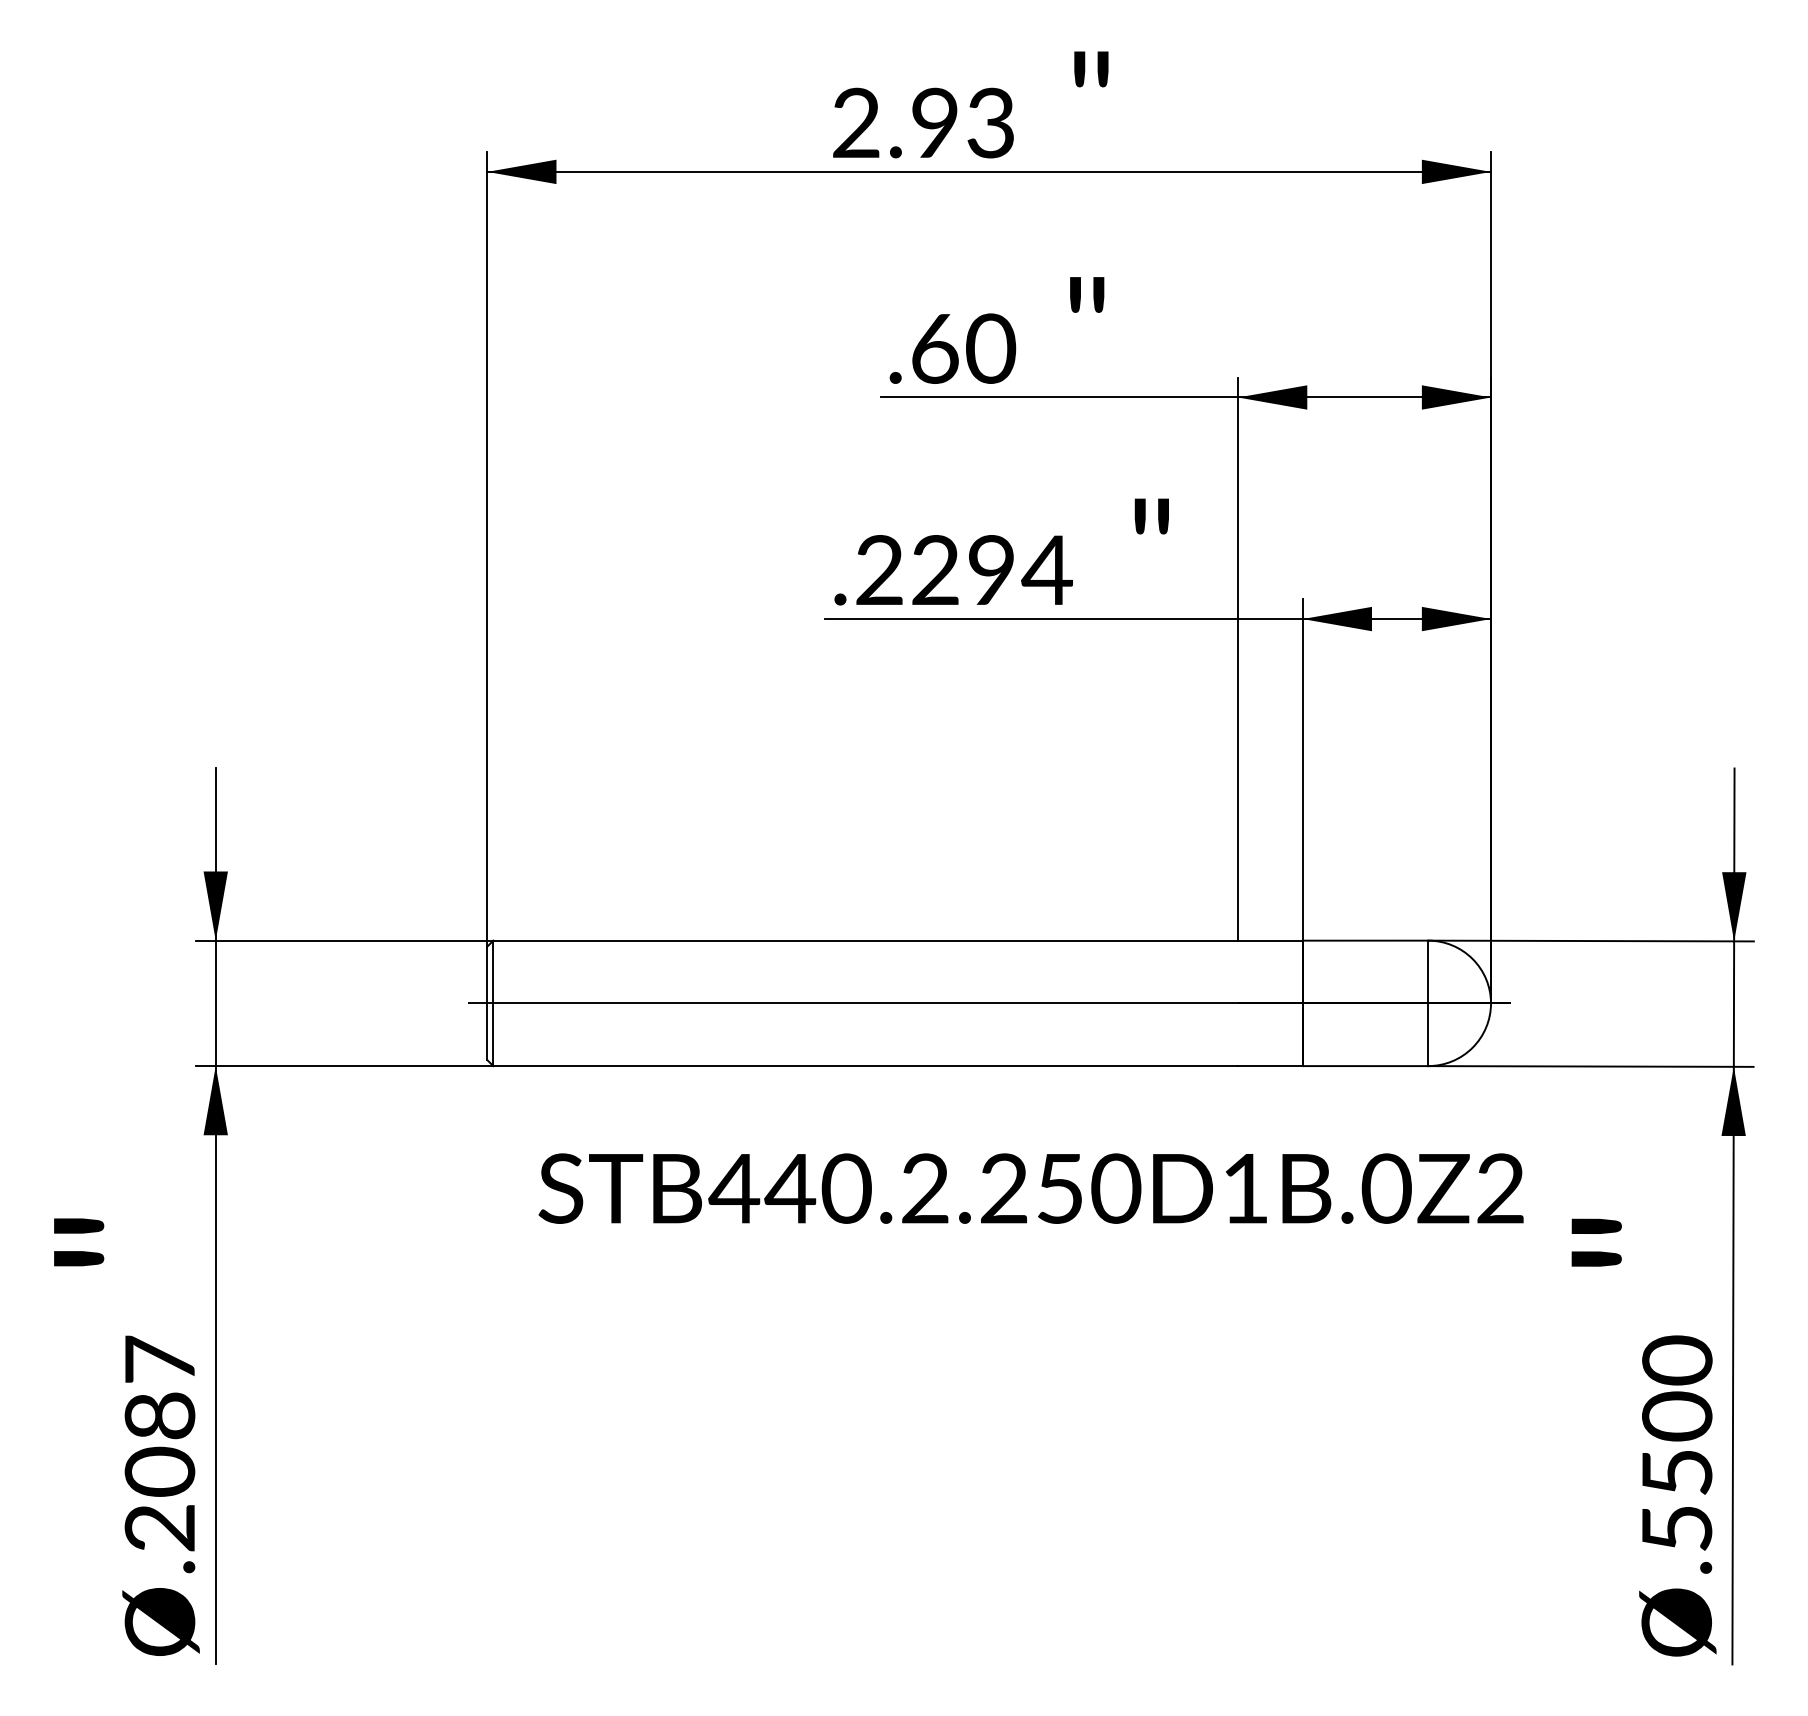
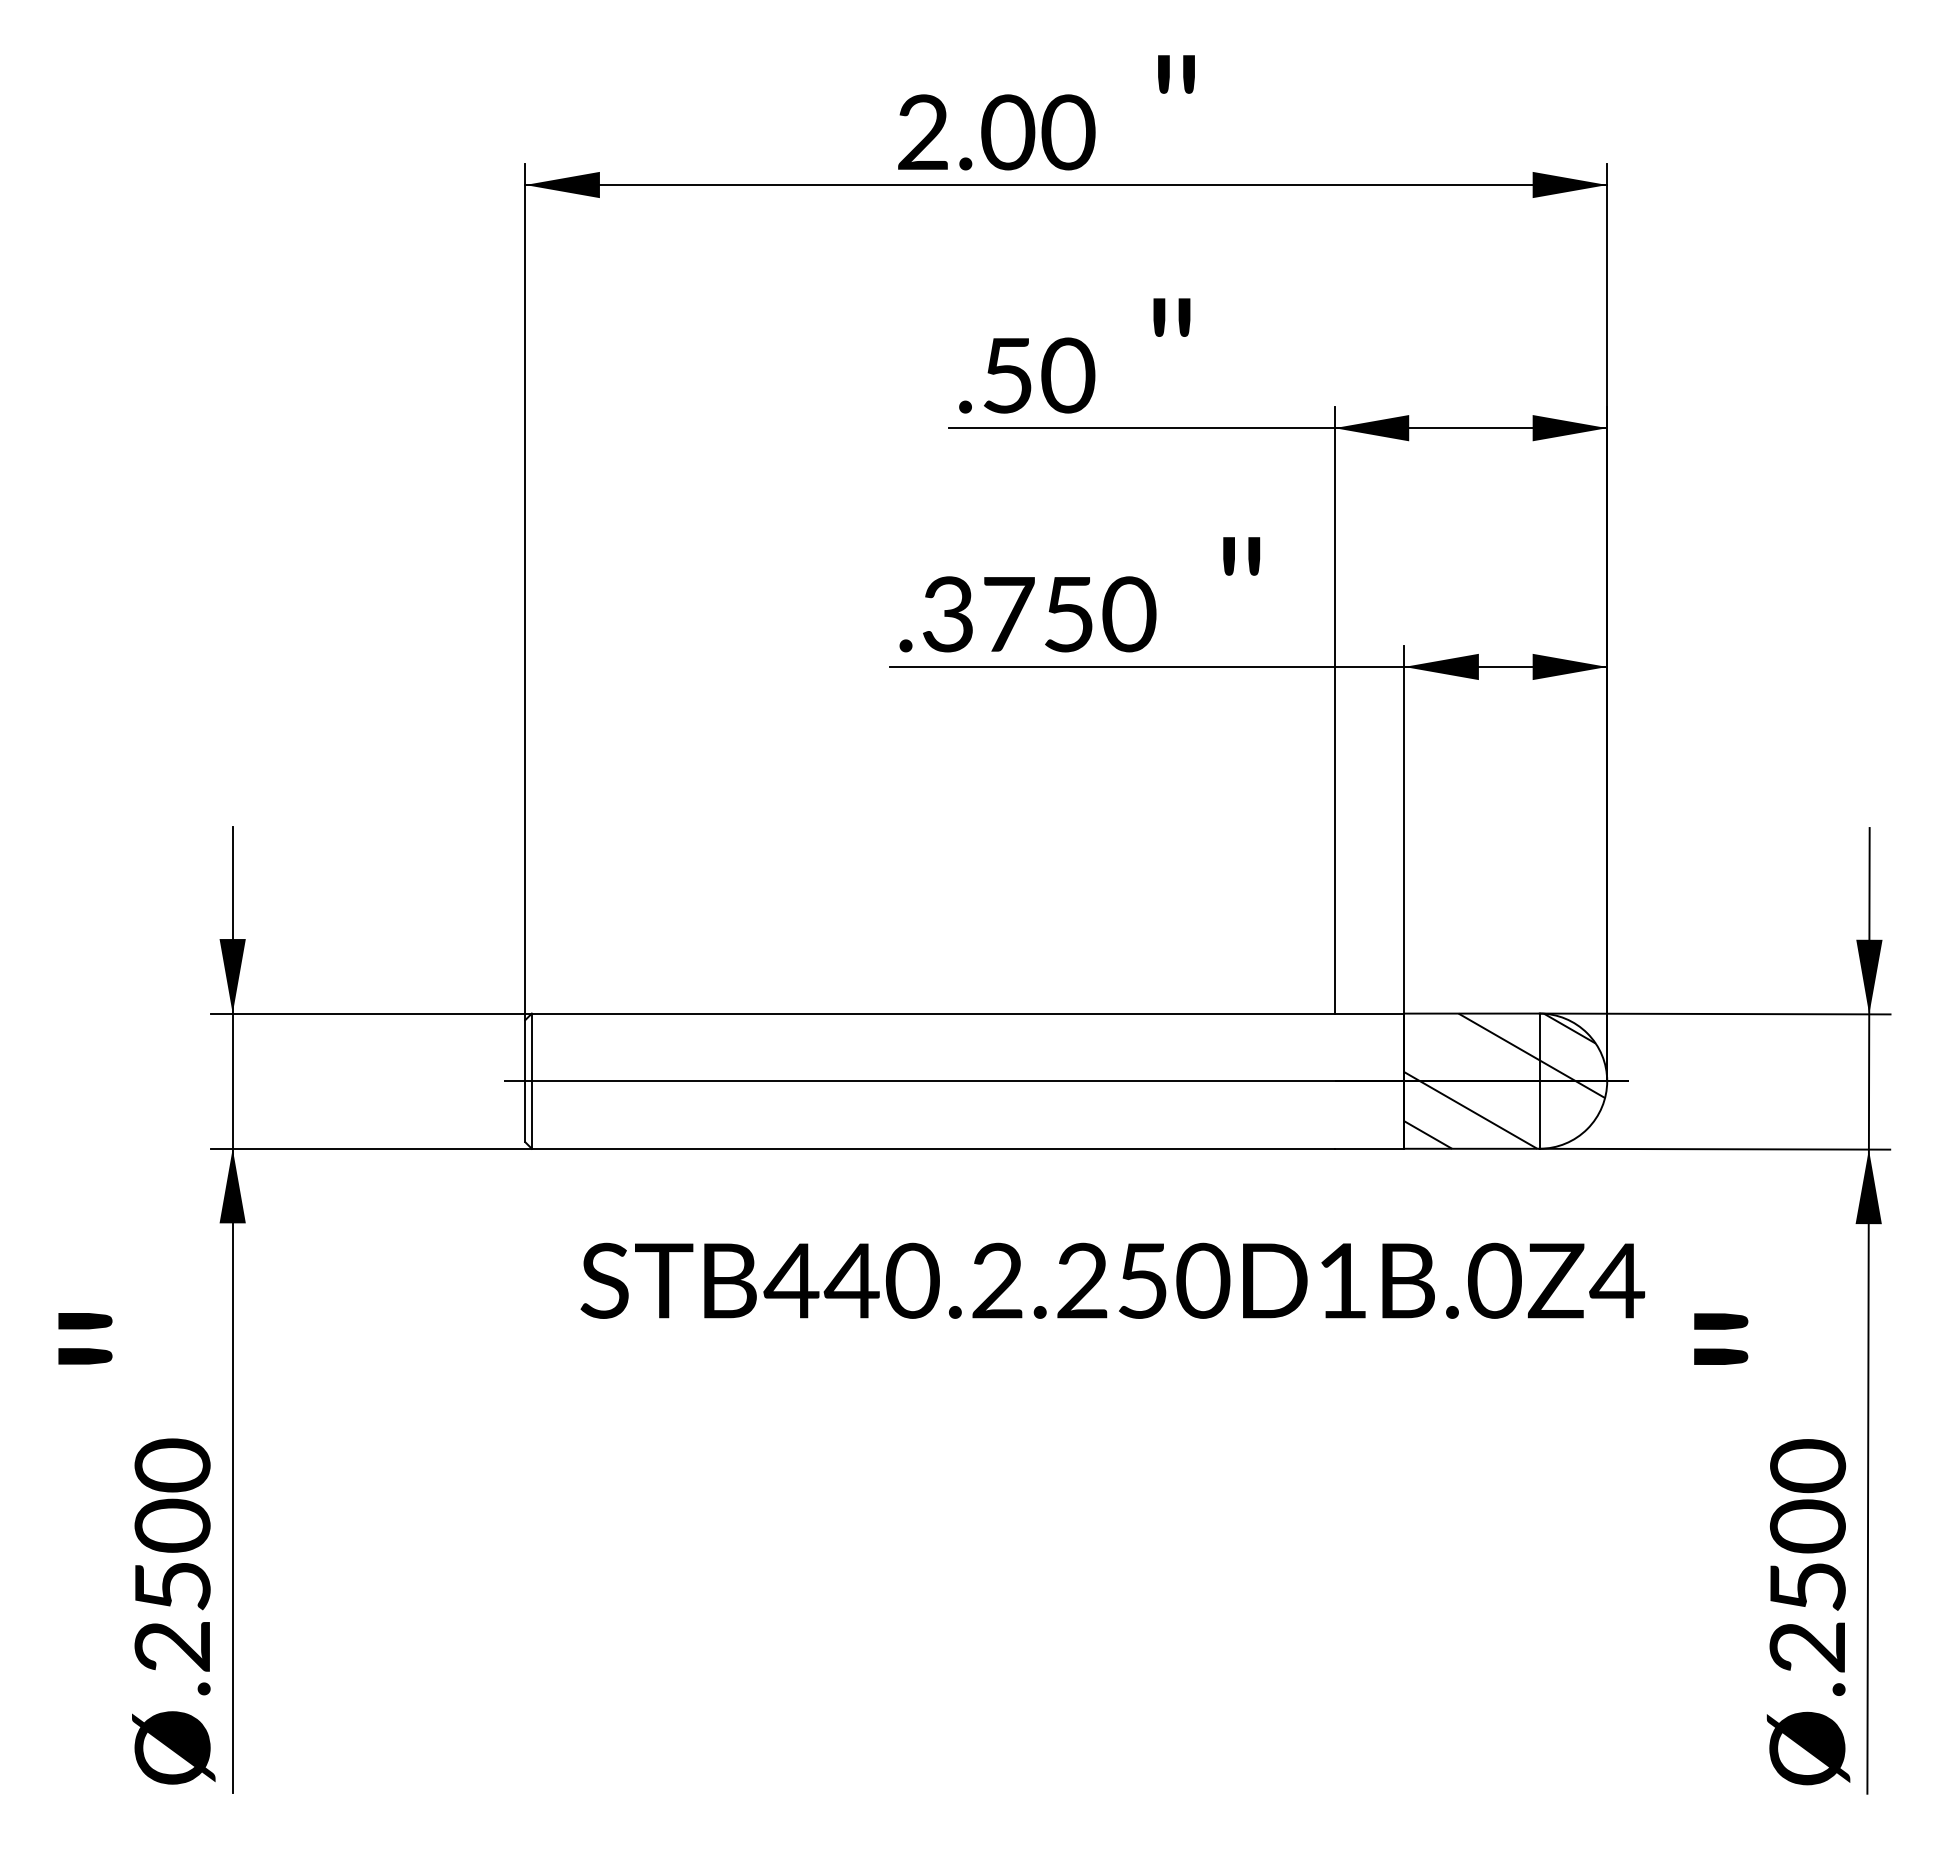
text: (963, 123) -> (1038, 132), 2.93 -> 2.00
text: (935, 348) -> (1008, 375), .60 -> .50
text: (964, 570) -> (1039, 614), .2294 -> .3750
hatch: (1395, 1002) -> (1504, 1080), added
text: (1500, 1188) -> (1617, 1280), STB440.2.250D1B.0Z2 -> STB440.2.250D1B.0Z4
text: (159, 1415) -> (172, 1525), .2087 -> .2500
text: (1676, 1528) -> (1807, 1647), .5500 -> .2500

